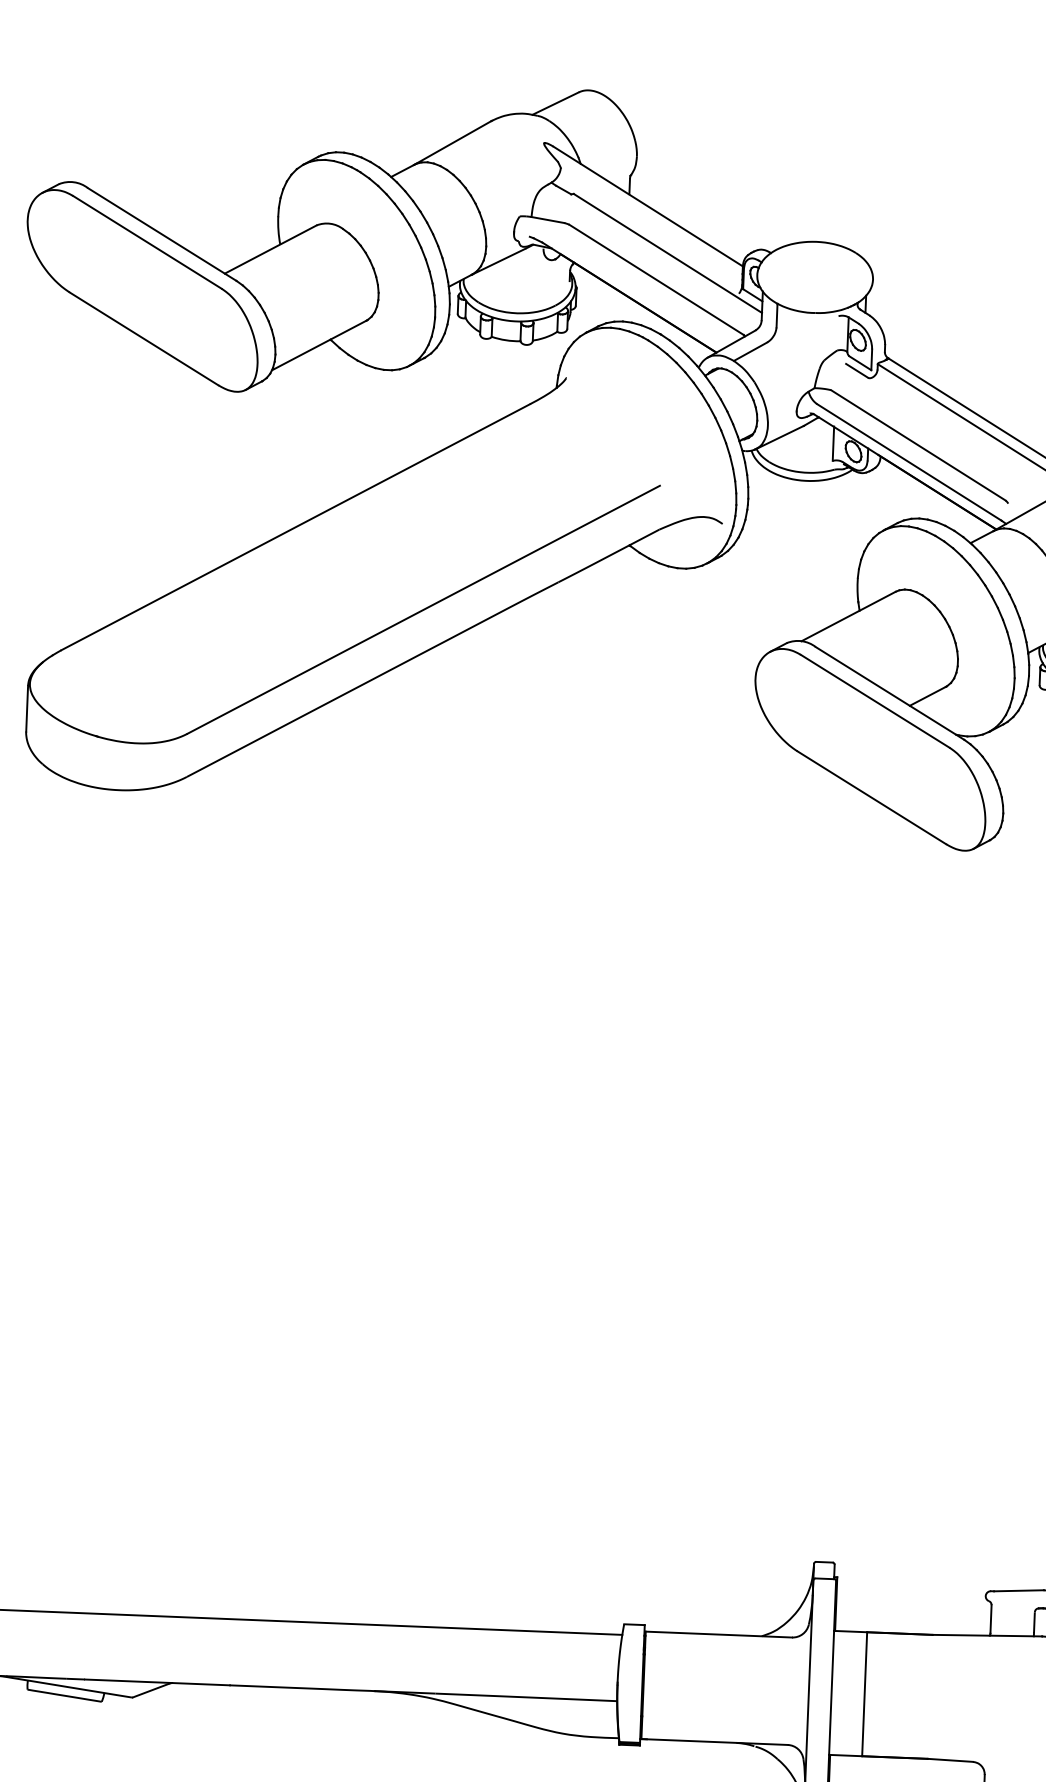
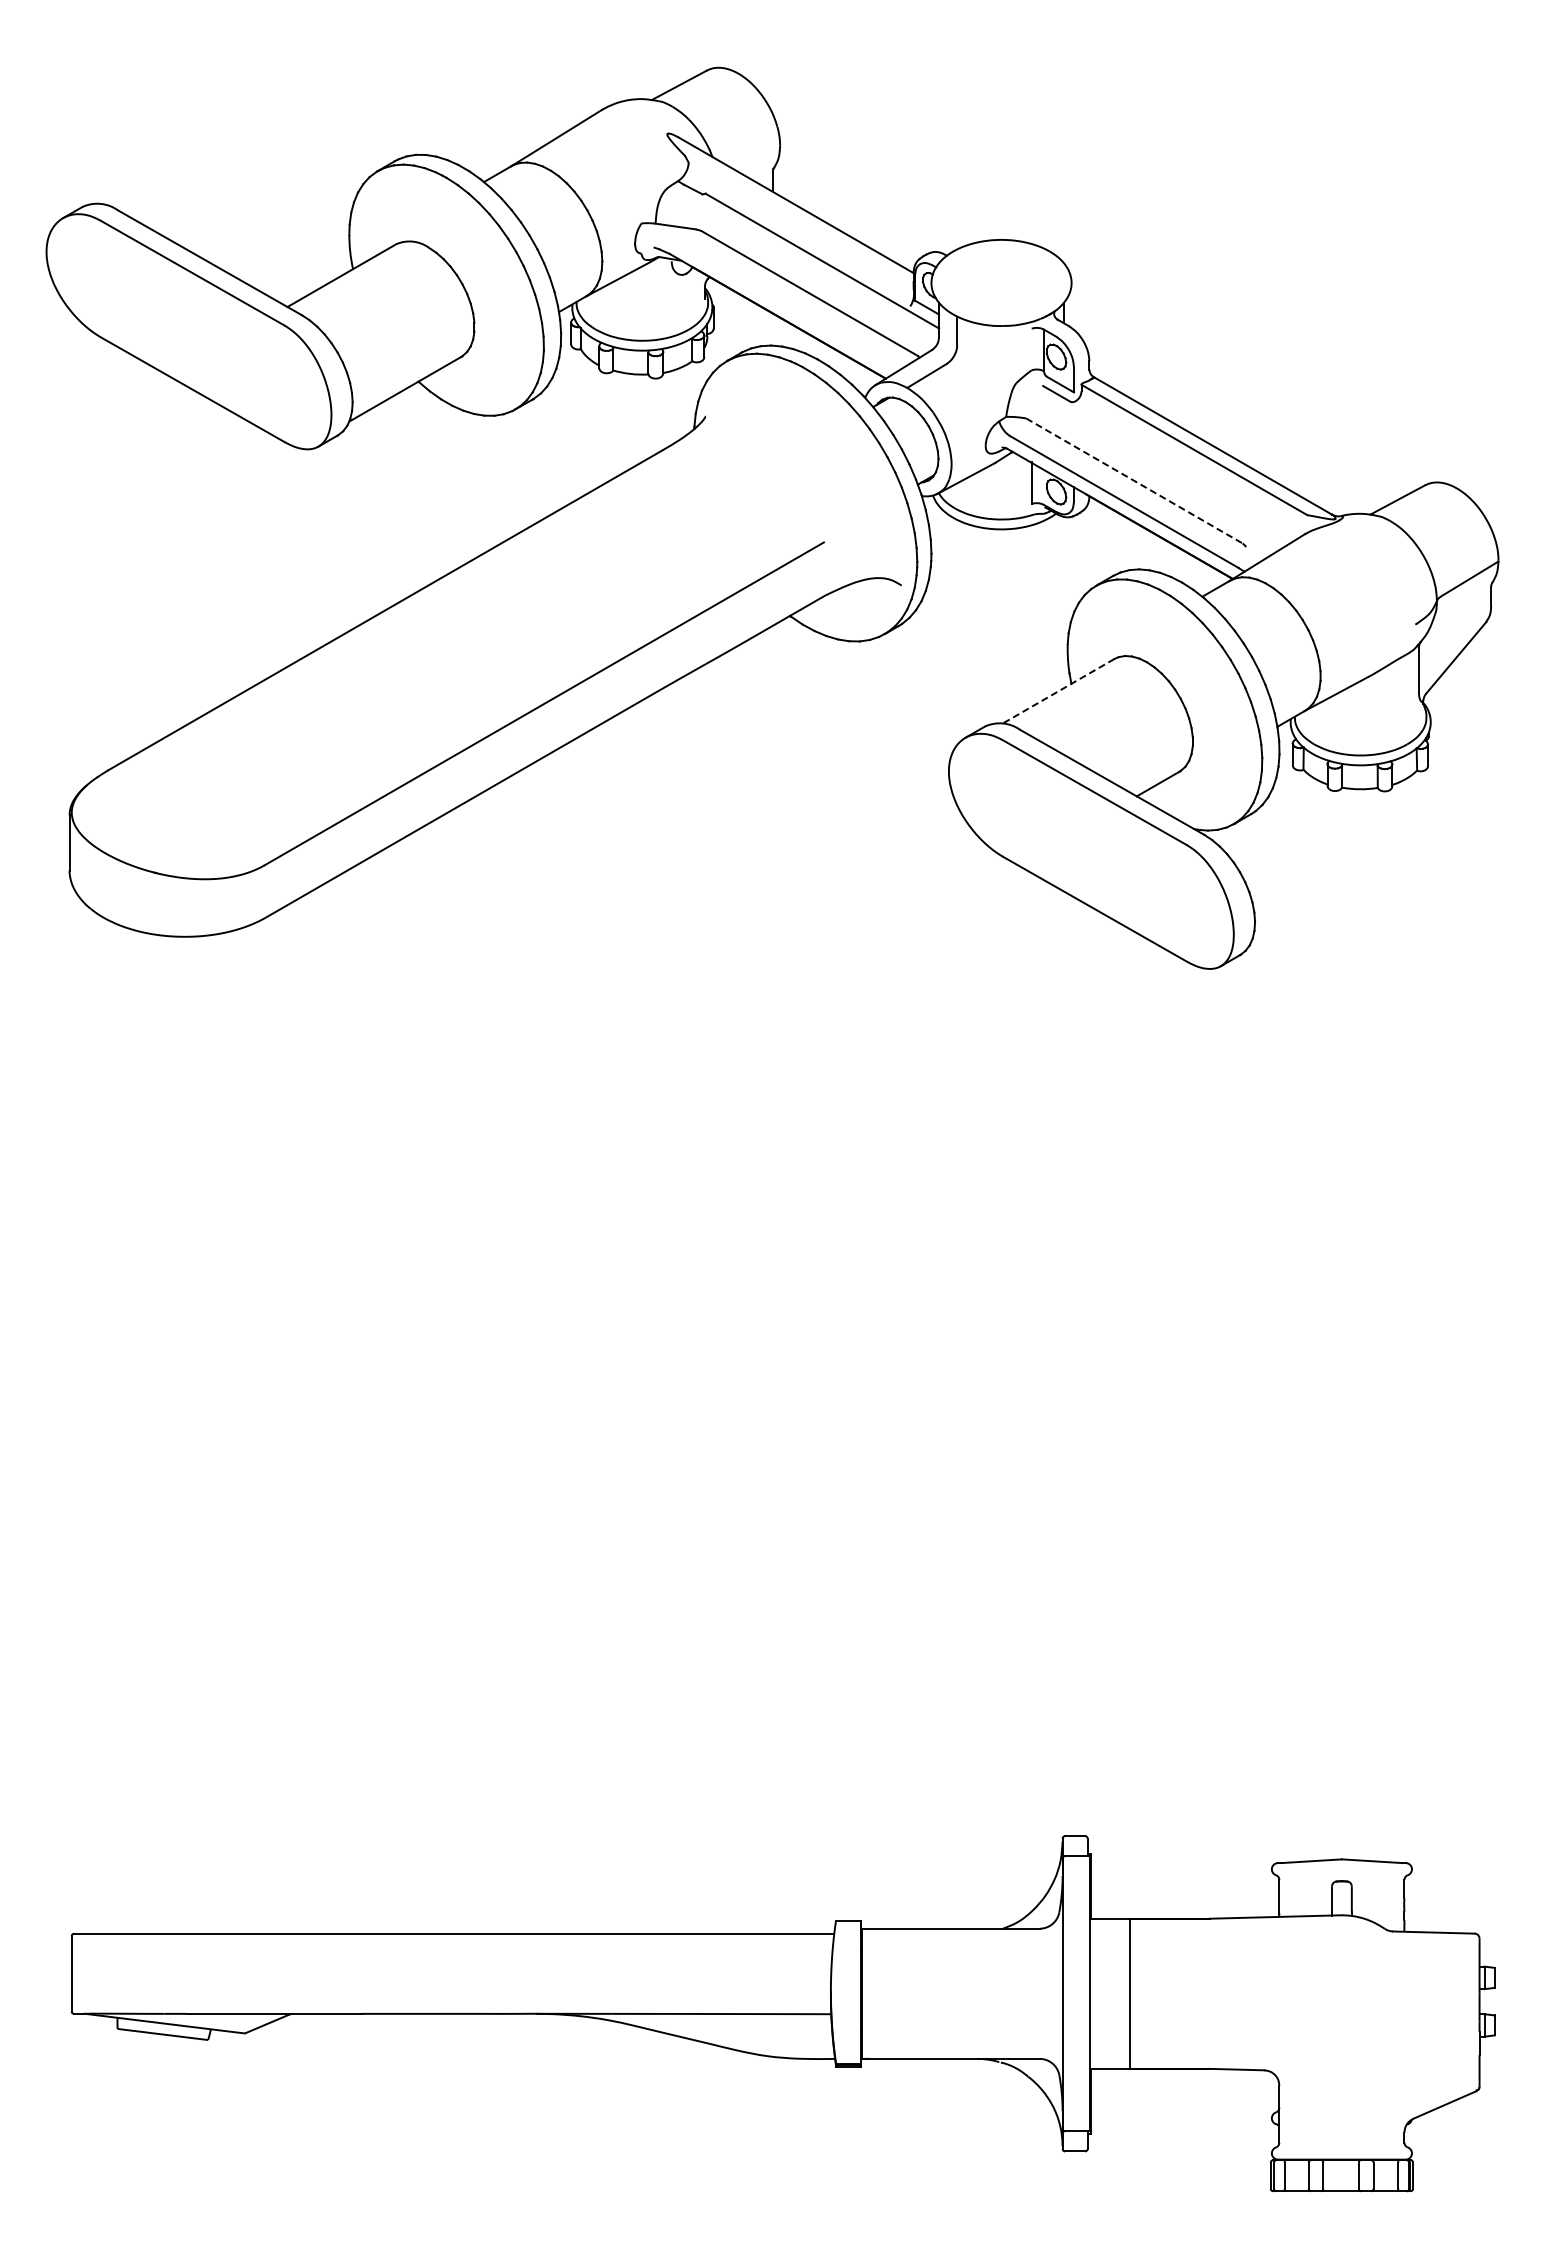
line: (918, 445) -> (1134, 481), solid -> dashed
line: (848, 616) -> (1058, 691), solid -> dashed

